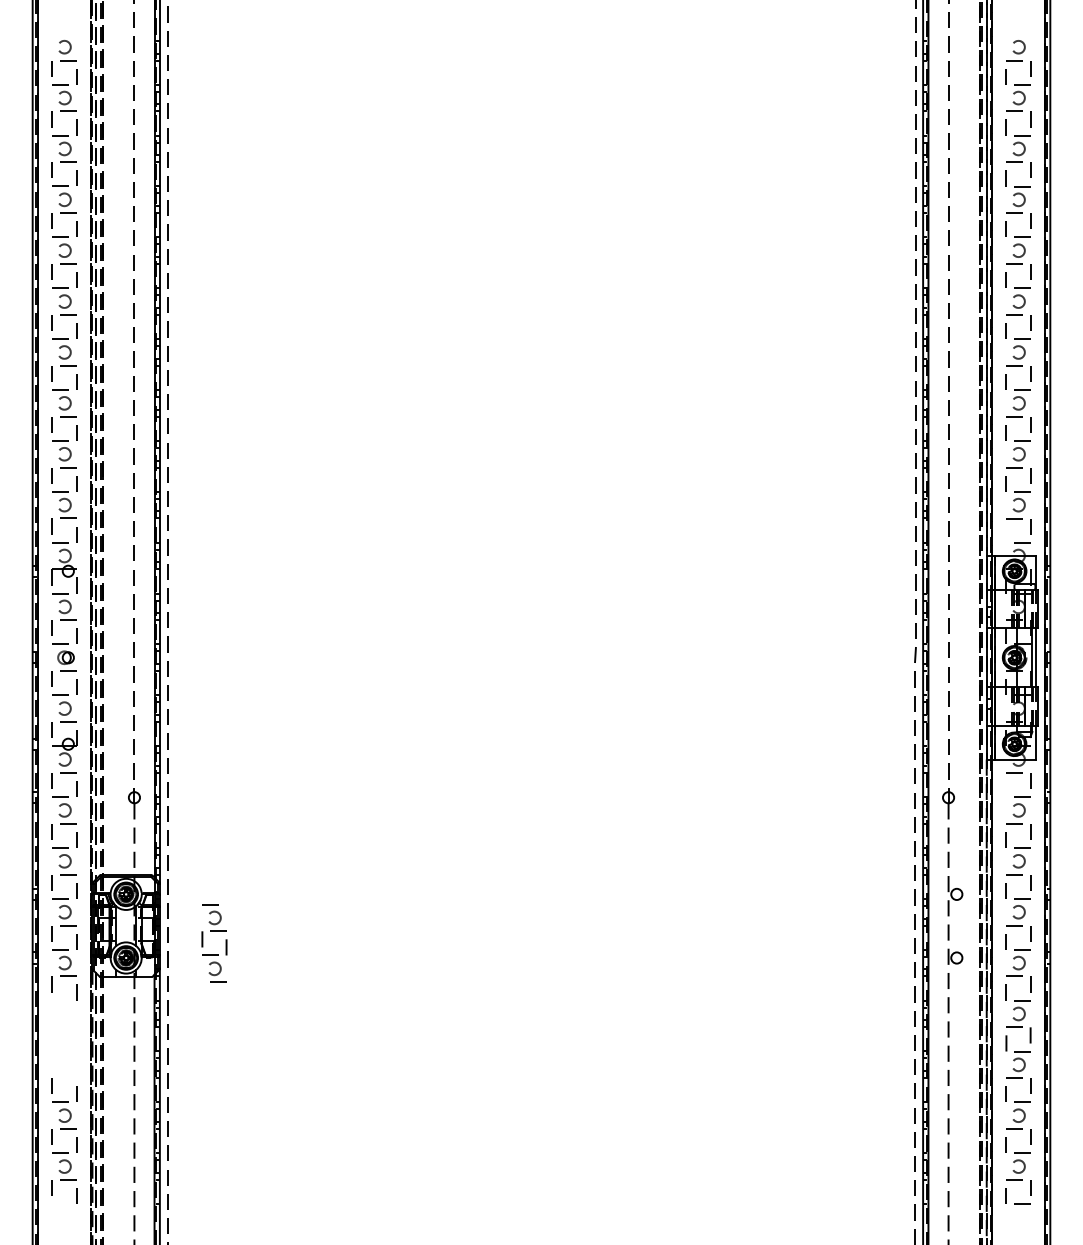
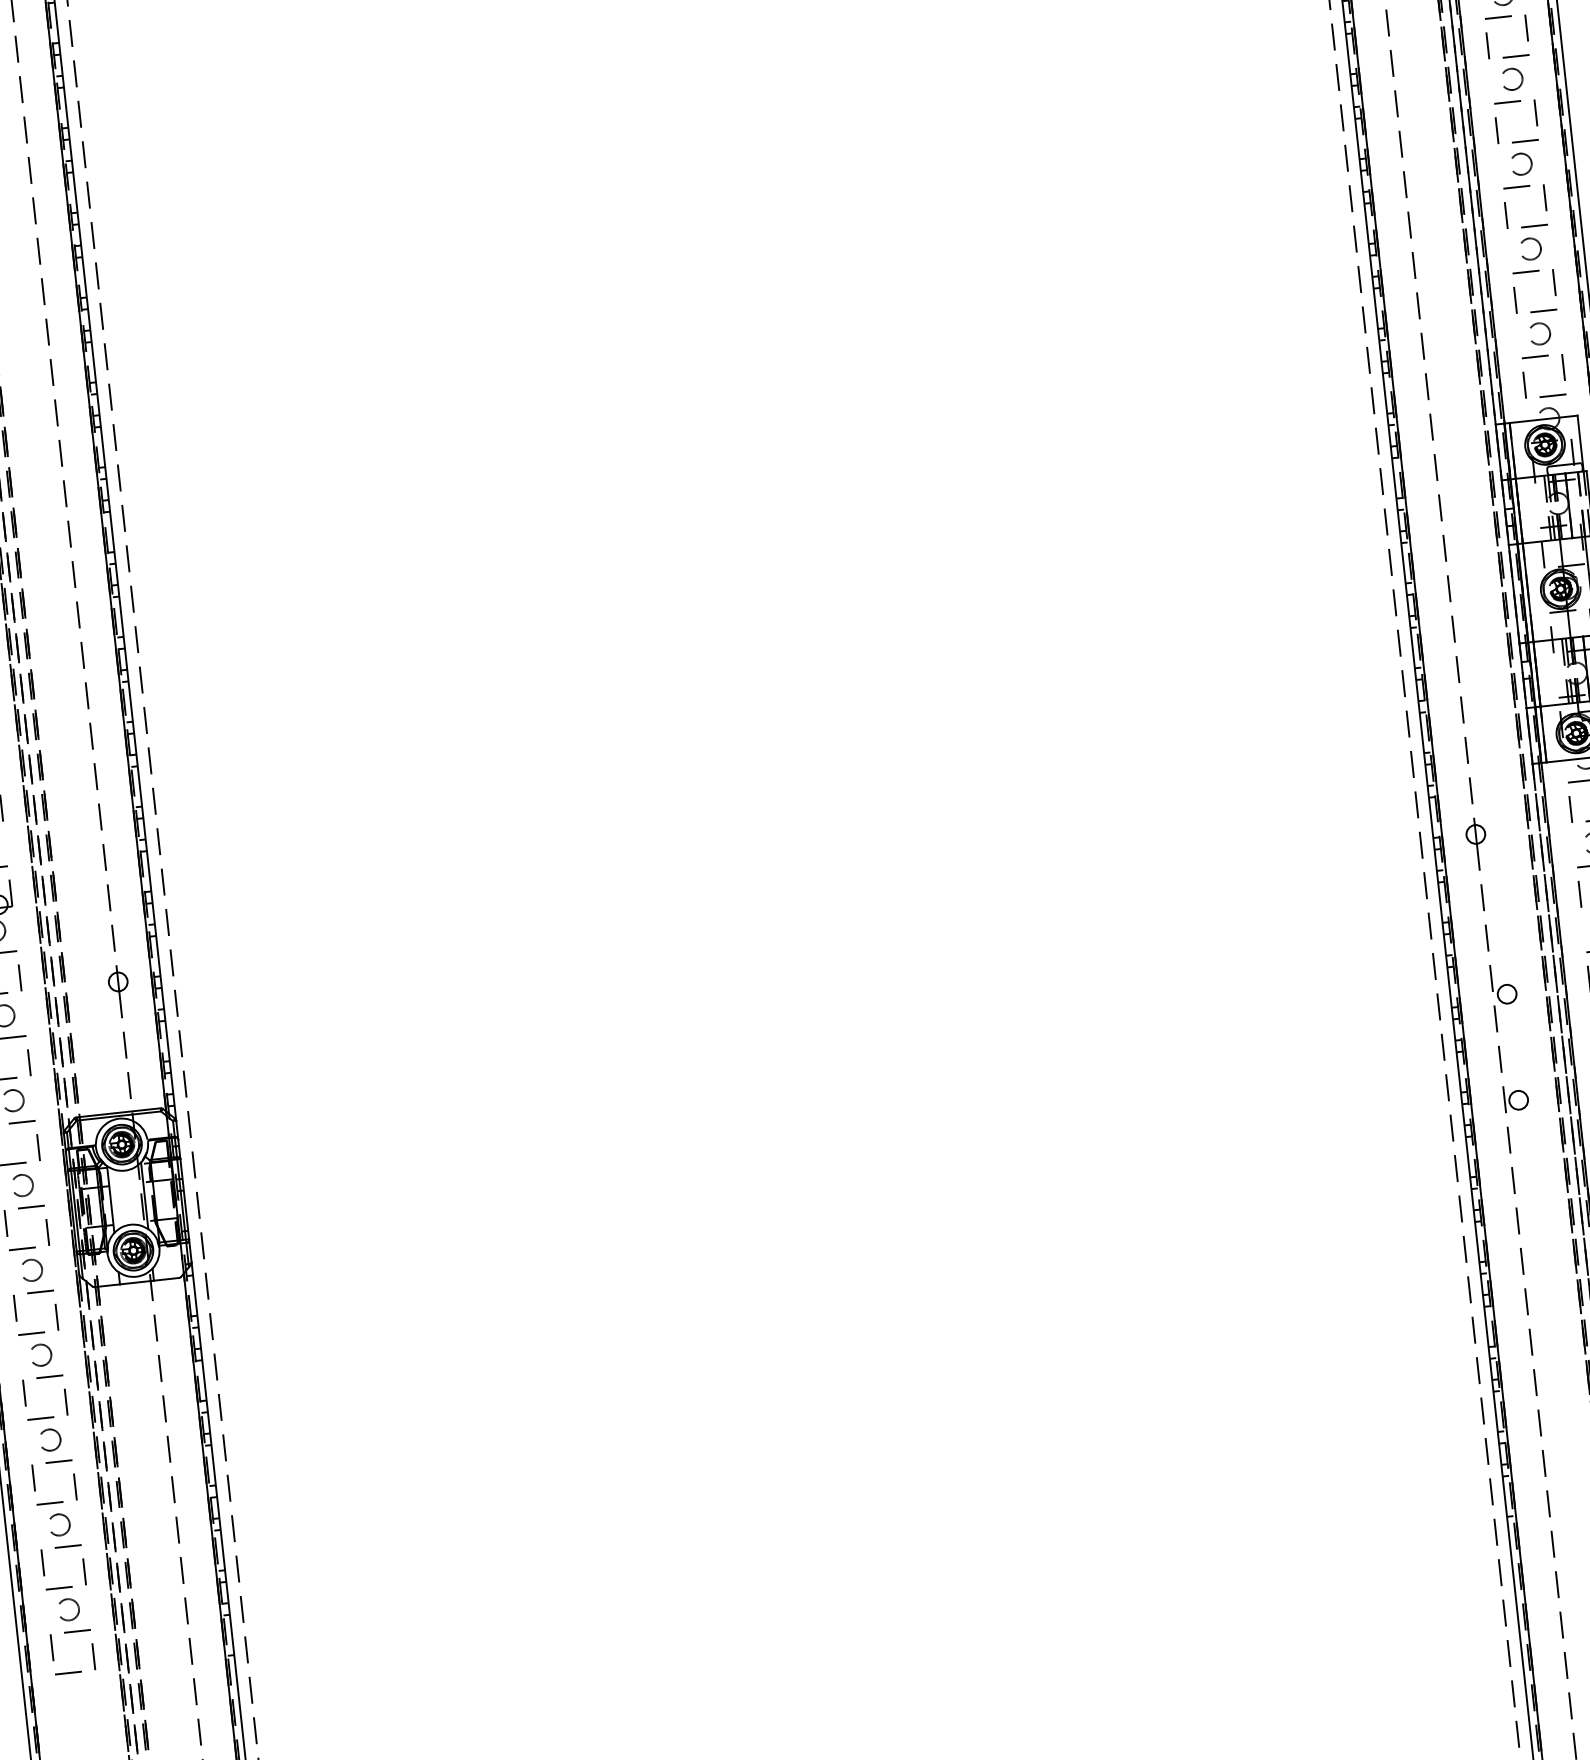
line: (1005, 534) -> (1523, 385), added
line: (1005, 788) -> (1569, 808), added
part: (203, 943) -> (27, 1399), moved
line: (60, 1203) -> (68, 1672), added

